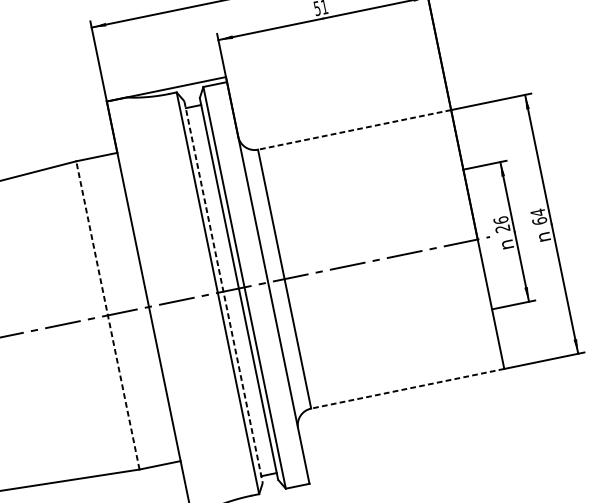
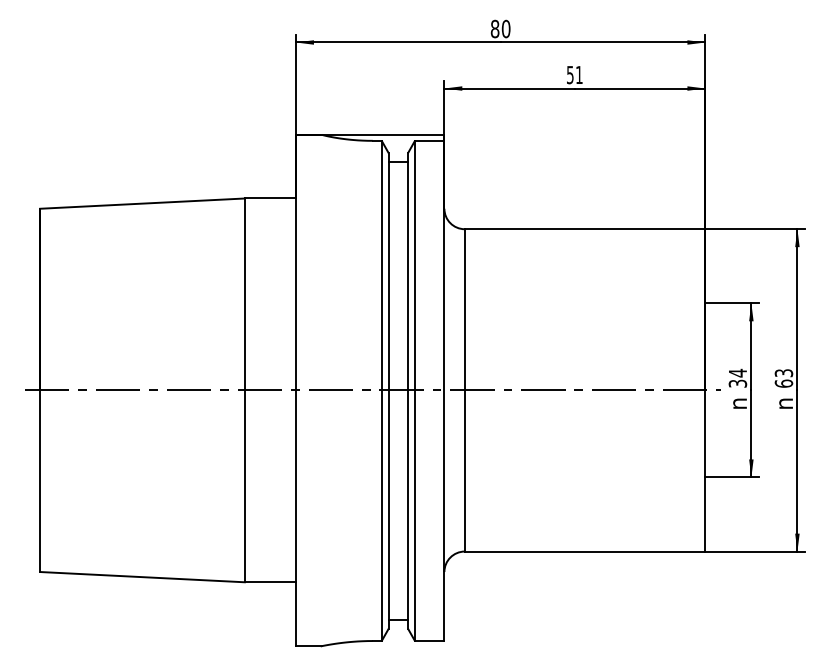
line: (354, 130) -> (584, 229), dashed -> solid
text: (537, 212) -> (783, 372), 64 -> 63
text: (501, 223) -> (737, 377), 26 -> 34
line: (223, 291) -> (388, 390), dashed -> solid
line: (107, 315) -> (244, 390), dashed -> solid
line: (407, 388) -> (584, 551), dashed -> solid

